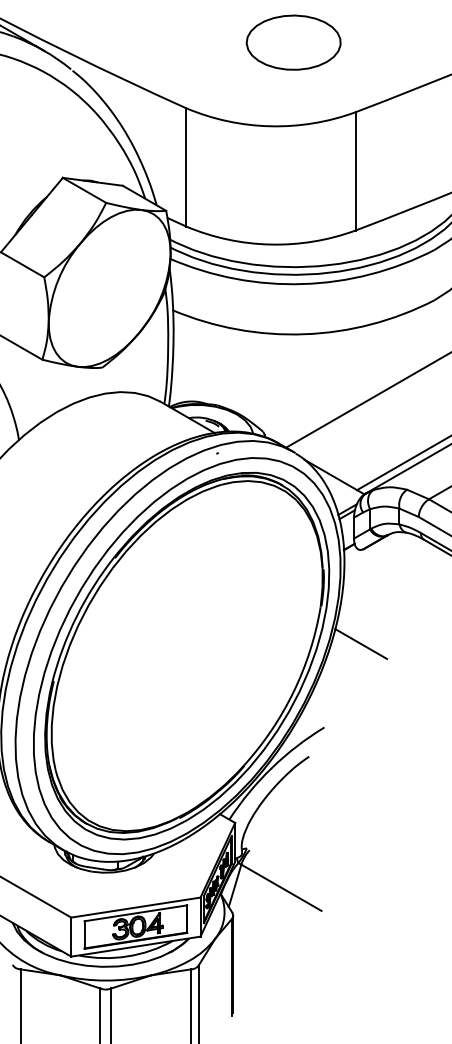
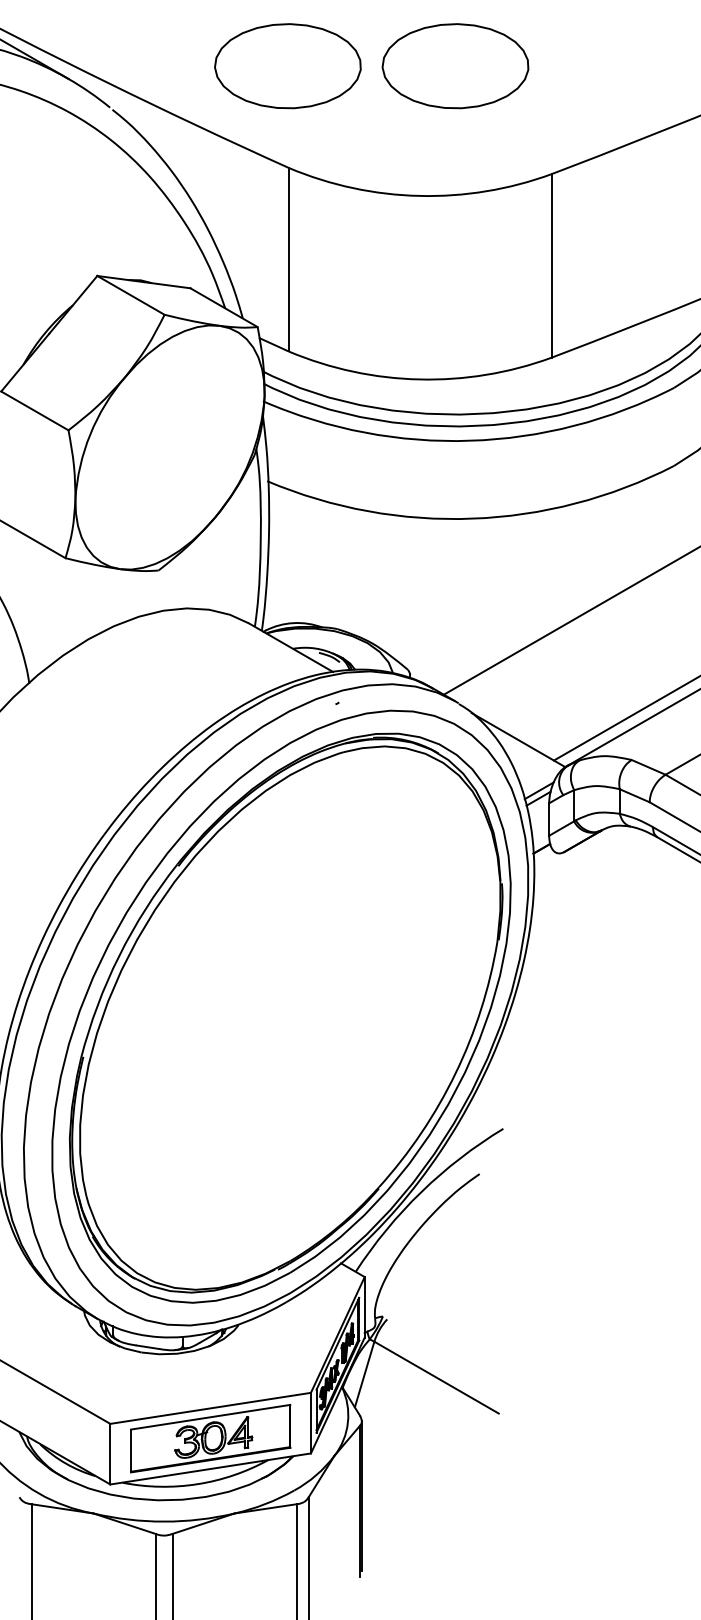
part: (185, 42) -> (287, 65), added
line: (361, 643) -> (560, 998), removed

